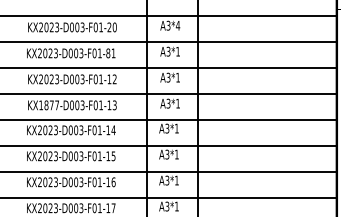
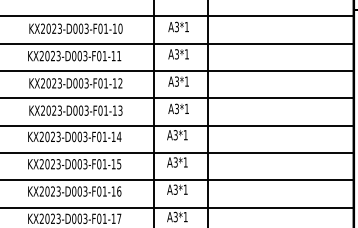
text: (177, 26) -> (186, 27), A3*4 -> A3*1
text: (109, 27) -> (114, 28), KX2023-D003-F01-20 -> KX2023-D003-F01-10
text: (108, 52) -> (113, 55), KX2023-D003-F01-81 -> KX2023-D003-F01-11
text: (49, 105) -> (51, 110), KX1877-D003-F01-13 -> KX2023-D003-F01-13

